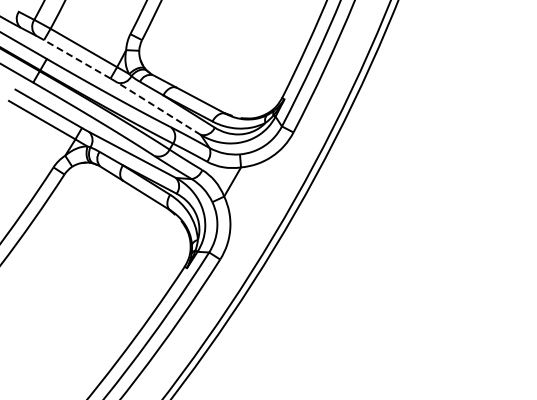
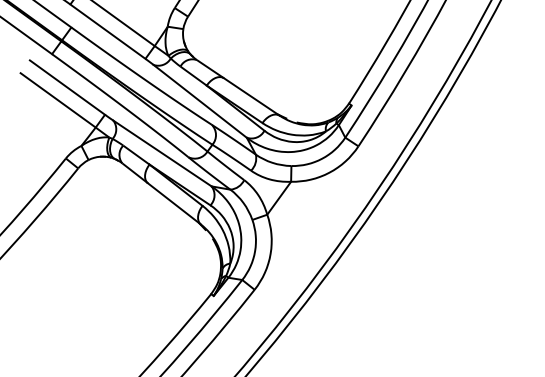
line: (76, 59) -> (106, 31), dashed -> solid
line: (159, 108) -> (200, 100), dashed -> solid

